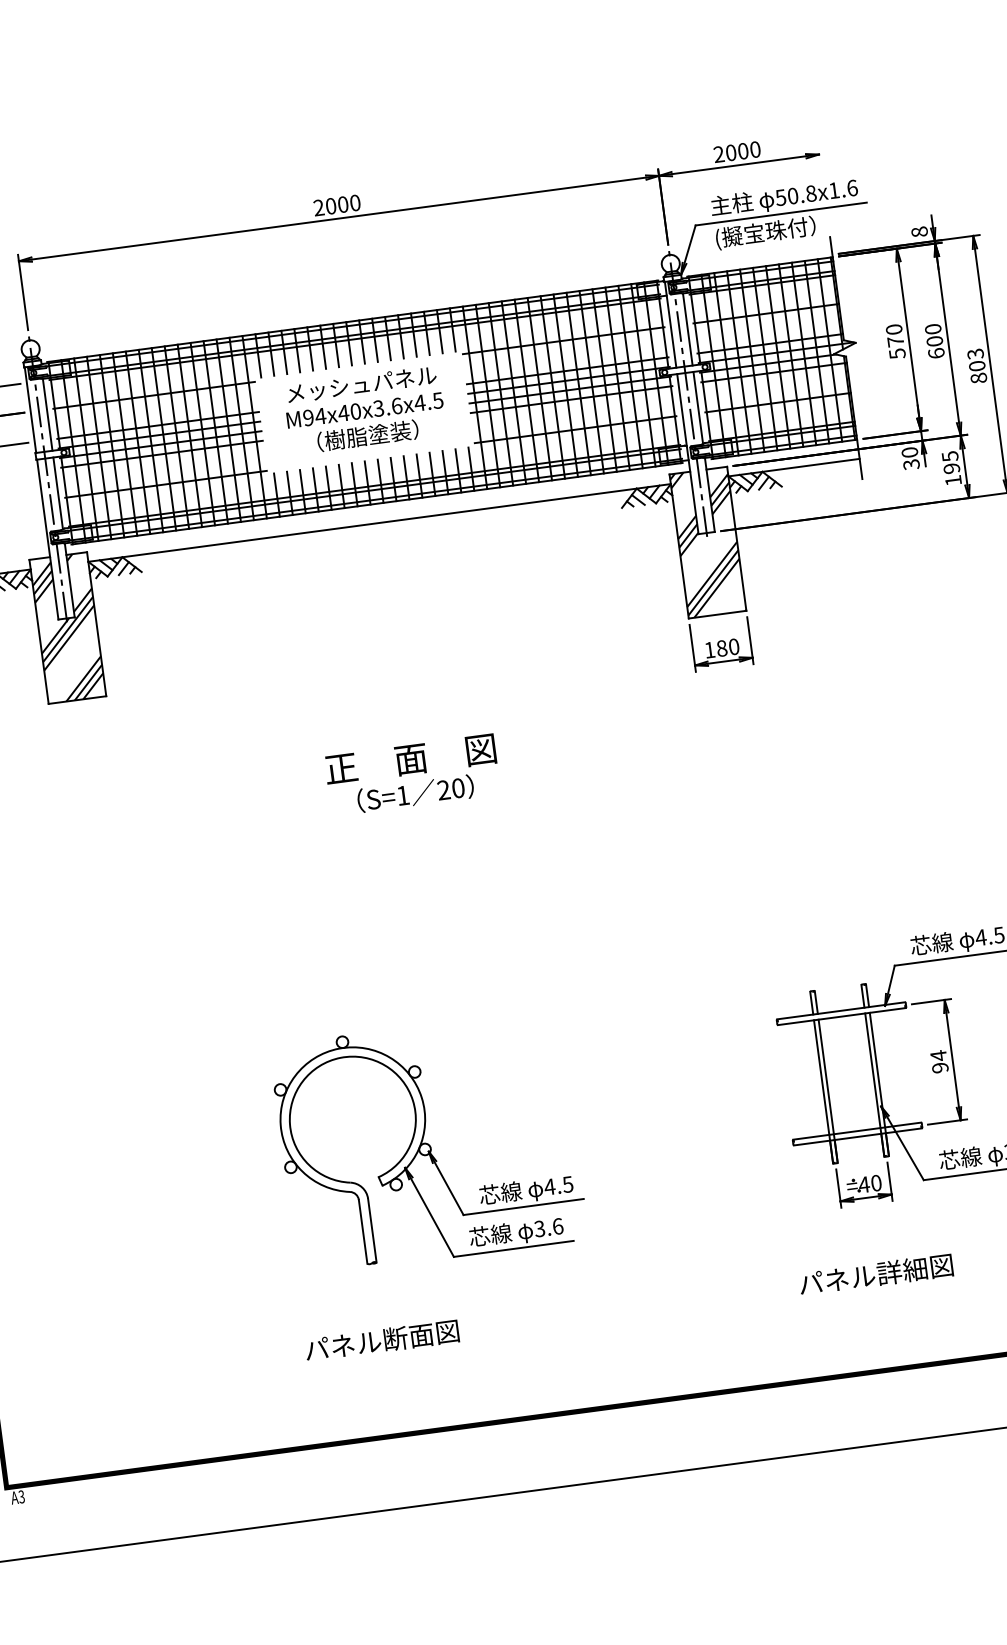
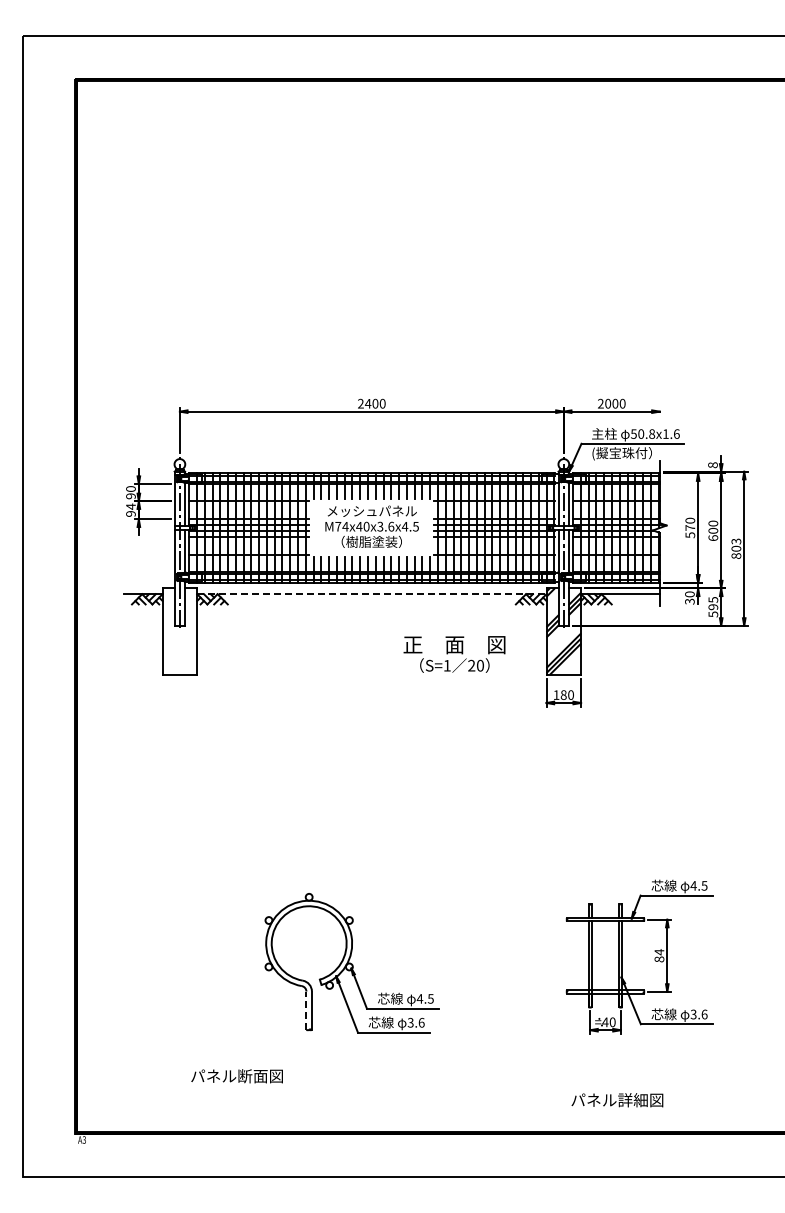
text: (329, 205) -> (367, 403), 2000 -> 2400
text: (308, 417) -> (338, 526), M94x40x3.6x4.5 -> M74x40x3.6x4.5
text: (953, 480) -> (713, 614), 195 -> 595
line: (379, 523) -> (371, 594), solid -> dashed
hatch: (67, 627) -> (179, 631), removed
text: (412, 775) -> (454, 654), moved
text: (940, 1068) -> (659, 959), 94 -> 84
line: (363, 1231) -> (306, 1010), solid -> dashed
text: (876, 1275) -> (617, 1100), moved
text: (381, 1341) -> (236, 1076), moved

